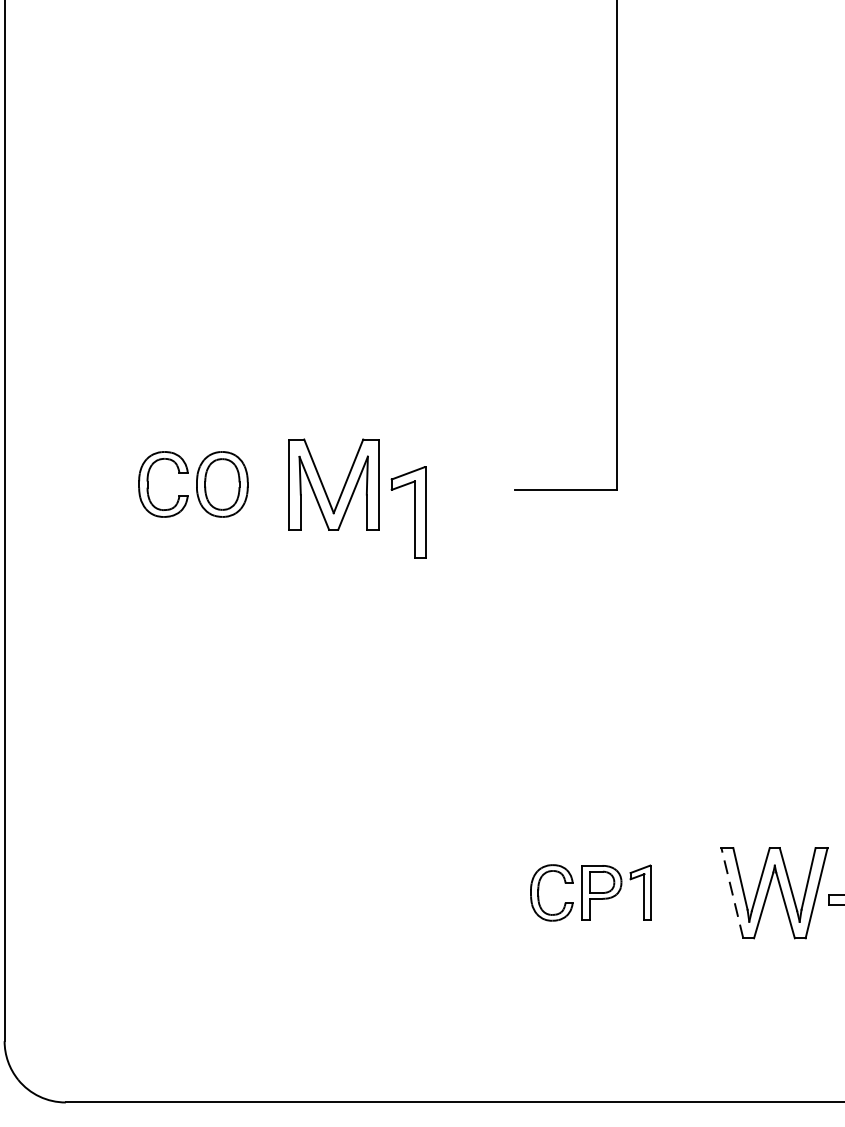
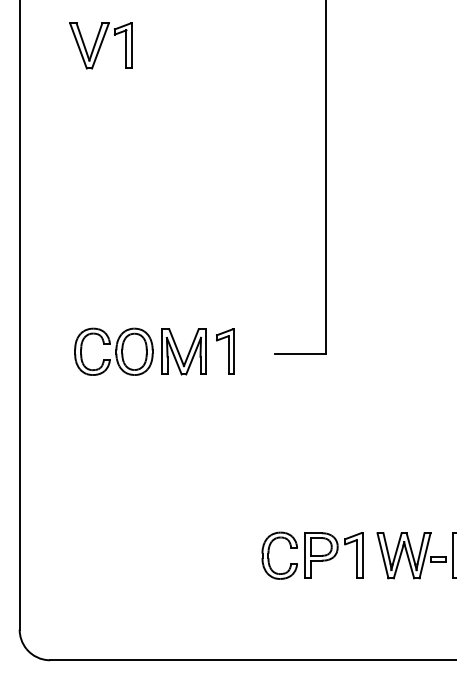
part: (192, 483) -> (113, 351), size x1.43
part: (408, 512) -> (225, 351), moved
part: (591, 892) -> (312, 555), size x1.67
line: (731, 892) -> (382, 555), dashed -> solid

